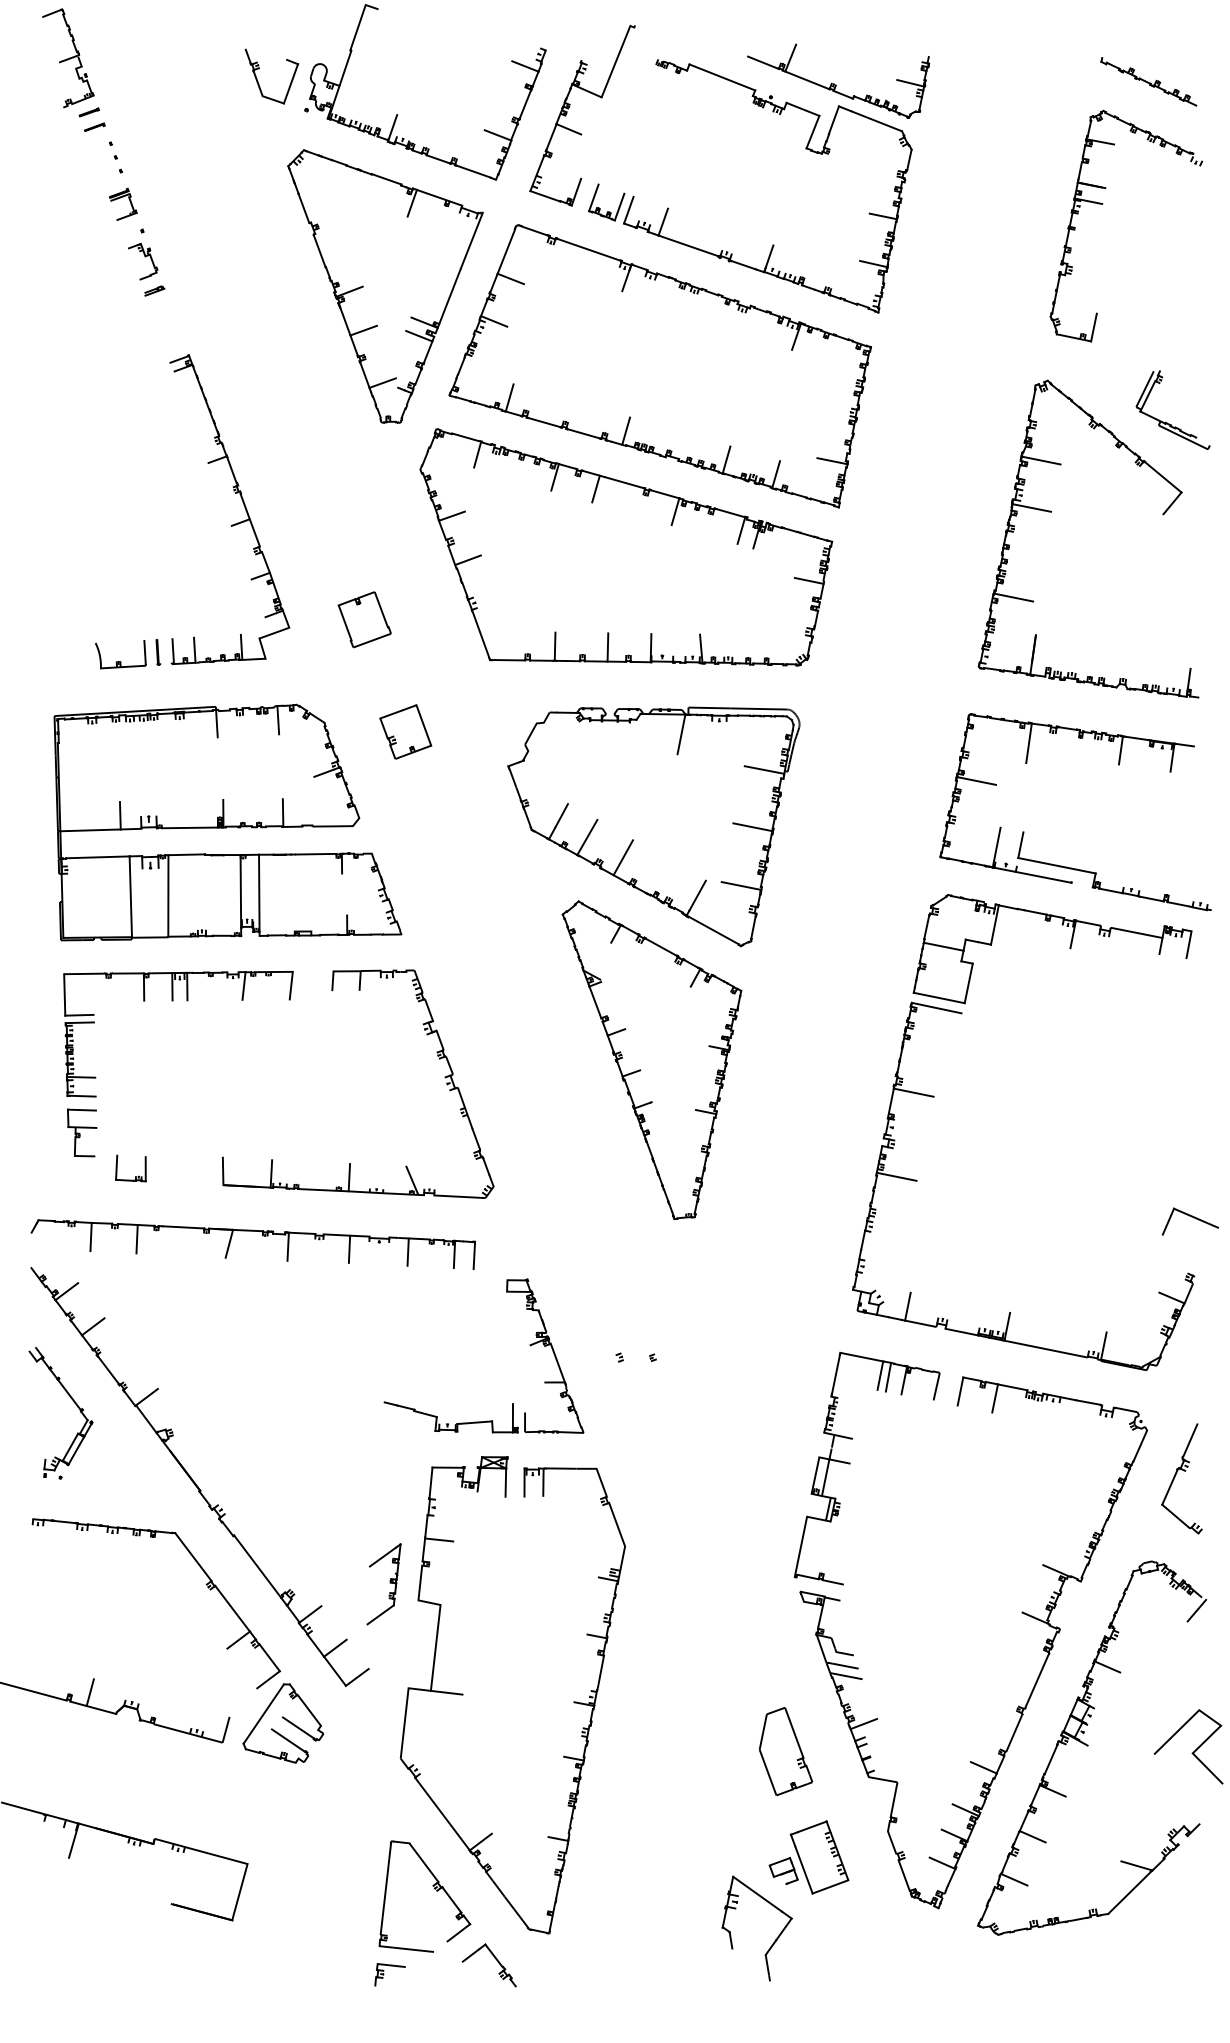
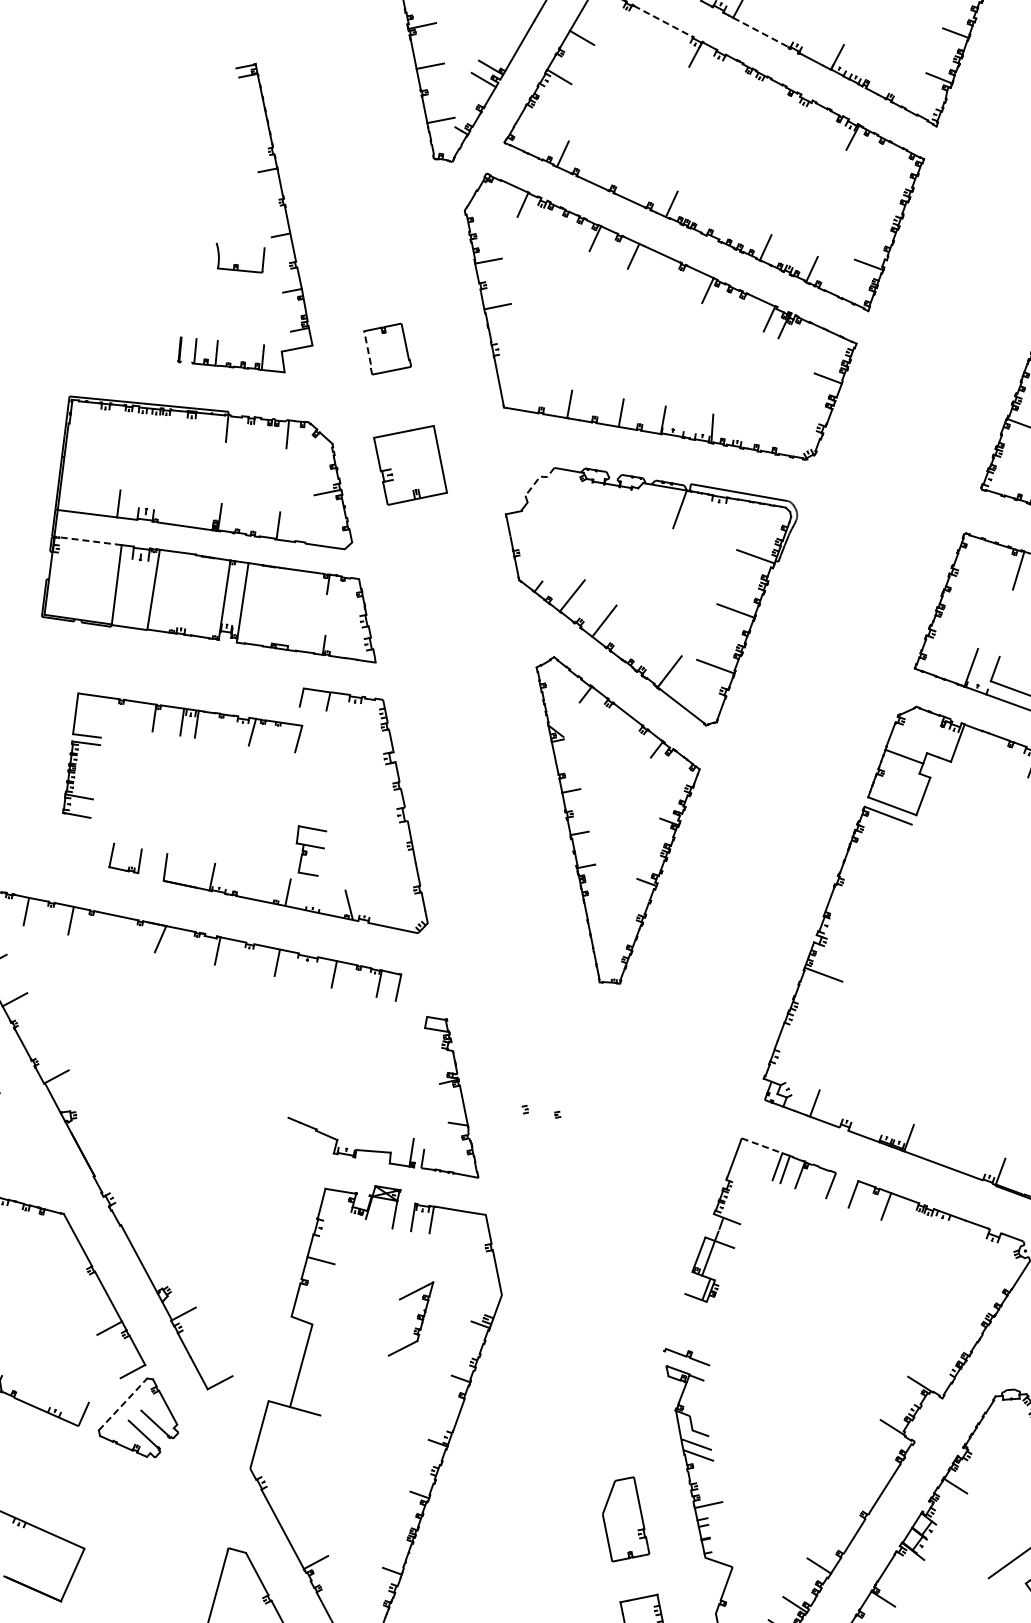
line: (688, 245) -> (760, 32), solid -> dashed
line: (589, 250) -> (663, 22), solid -> dashed
line: (346, 627) -> (368, 354), solid -> dashed
part: (120, 661) -> (238, 264), moved
line: (535, 725) -> (538, 478), solid -> dashed
part: (405, 731) -> (410, 464), size x1.6
line: (976, 780) -> (961, 599), removed
line: (561, 815) -> (550, 570), removed
line: (97, 857) -> (90, 541), solid -> dashed
part: (173, 1001) -> (181, 736), moved
line: (913, 1092) -> (852, 894), removed
part: (82, 1132) -> (309, 850), moved
part: (135, 1176) -> (128, 866), moved
line: (862, 1357) -> (762, 1146), solid -> dashed
line: (800, 1546) -> (673, 1321), removed
part: (389, 1583) -> (416, 1319), moved
line: (335, 1647) -> (203, 1350), removed
line: (263, 1714) -> (122, 1404), solid -> dashed

